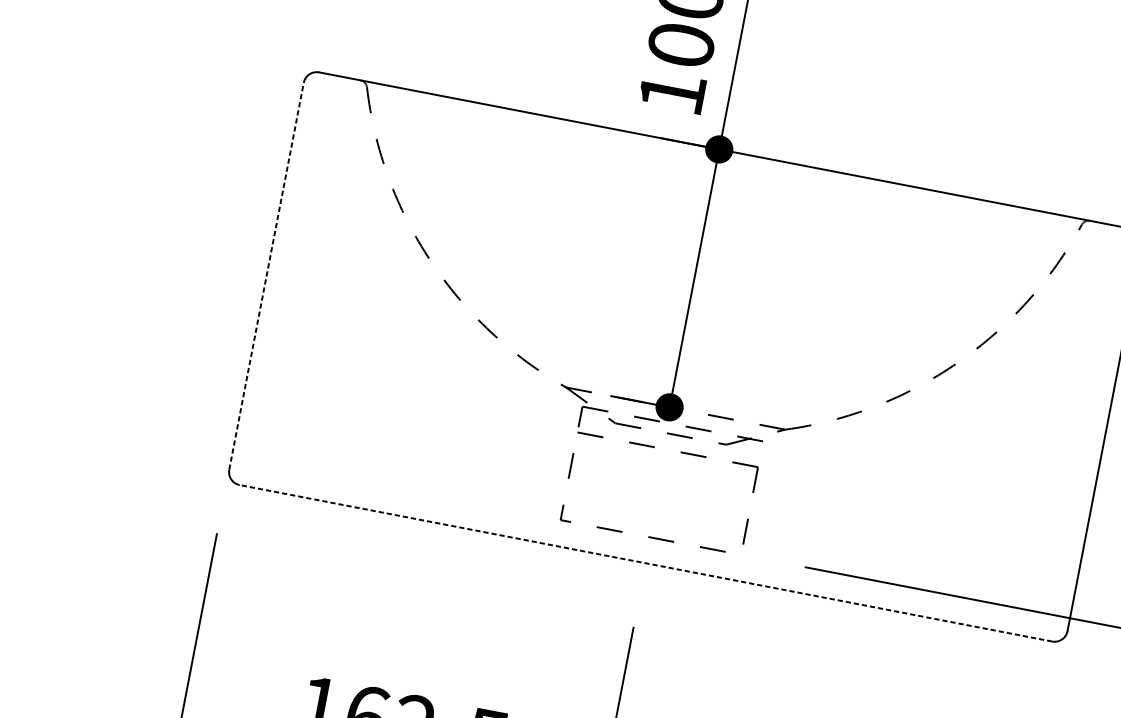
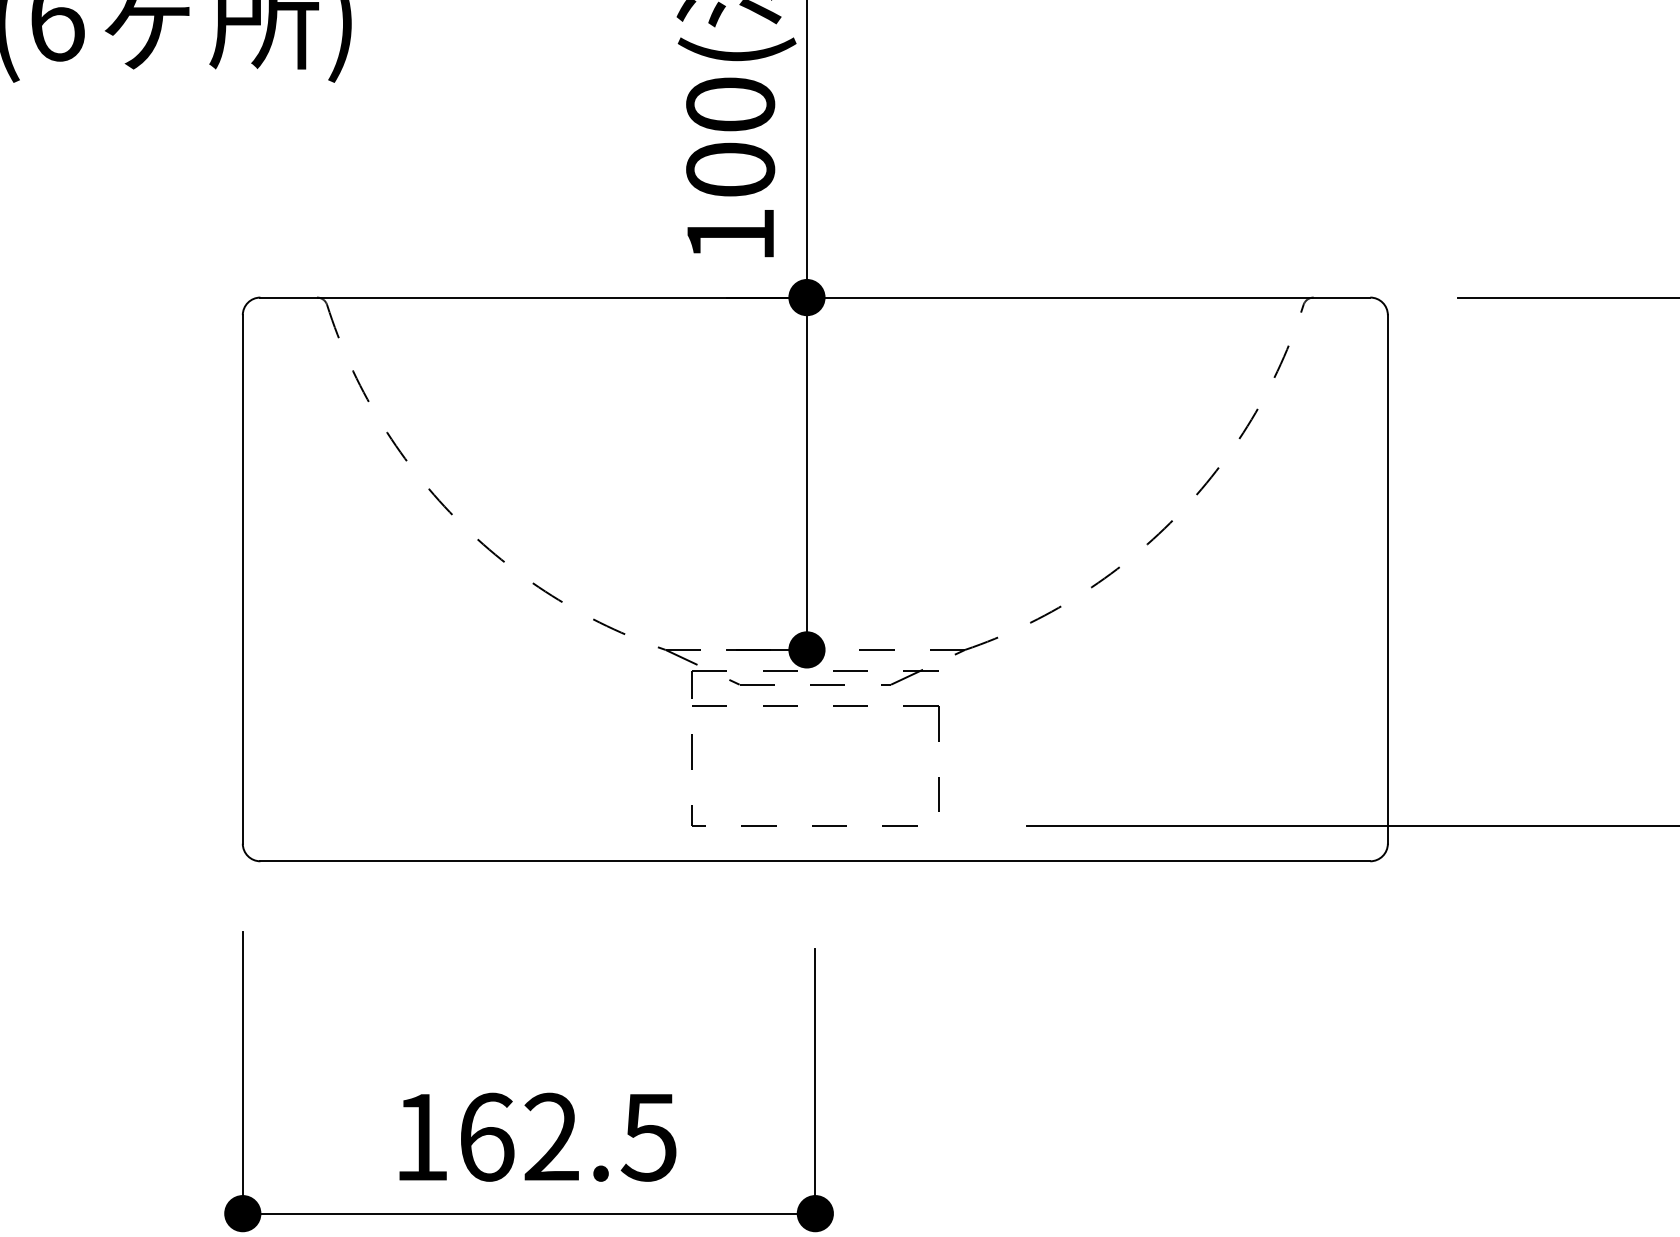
line: (266, 275) -> (242, 578), dashed -> solid
line: (646, 563) -> (815, 861), dashed -> solid

